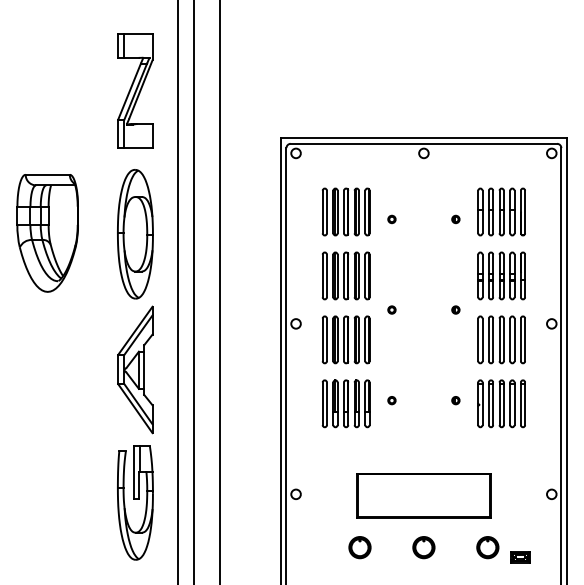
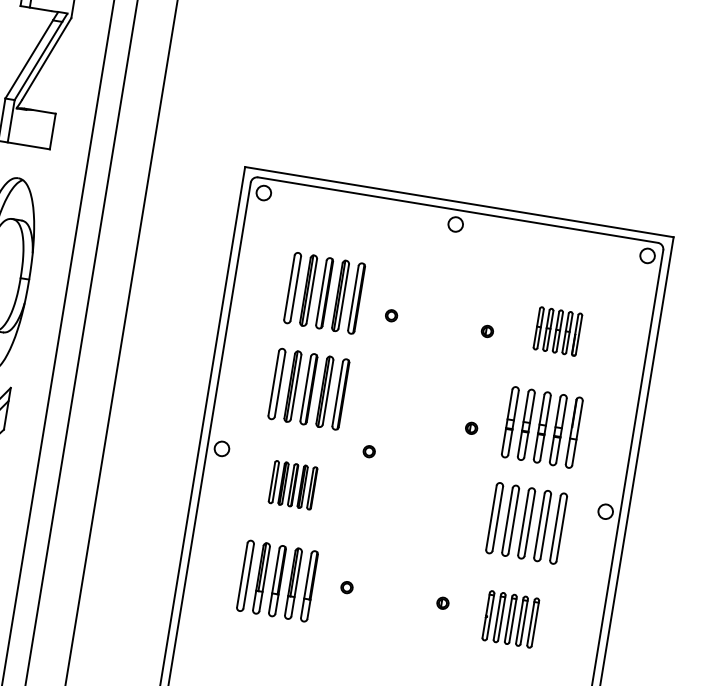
part: (501, 211) -> (557, 330), size x0.6
part: (455, 309) -> (471, 427), moved
part: (345, 339) -> (292, 484), size x0.6
part: (501, 403) -> (510, 618), size x0.7

